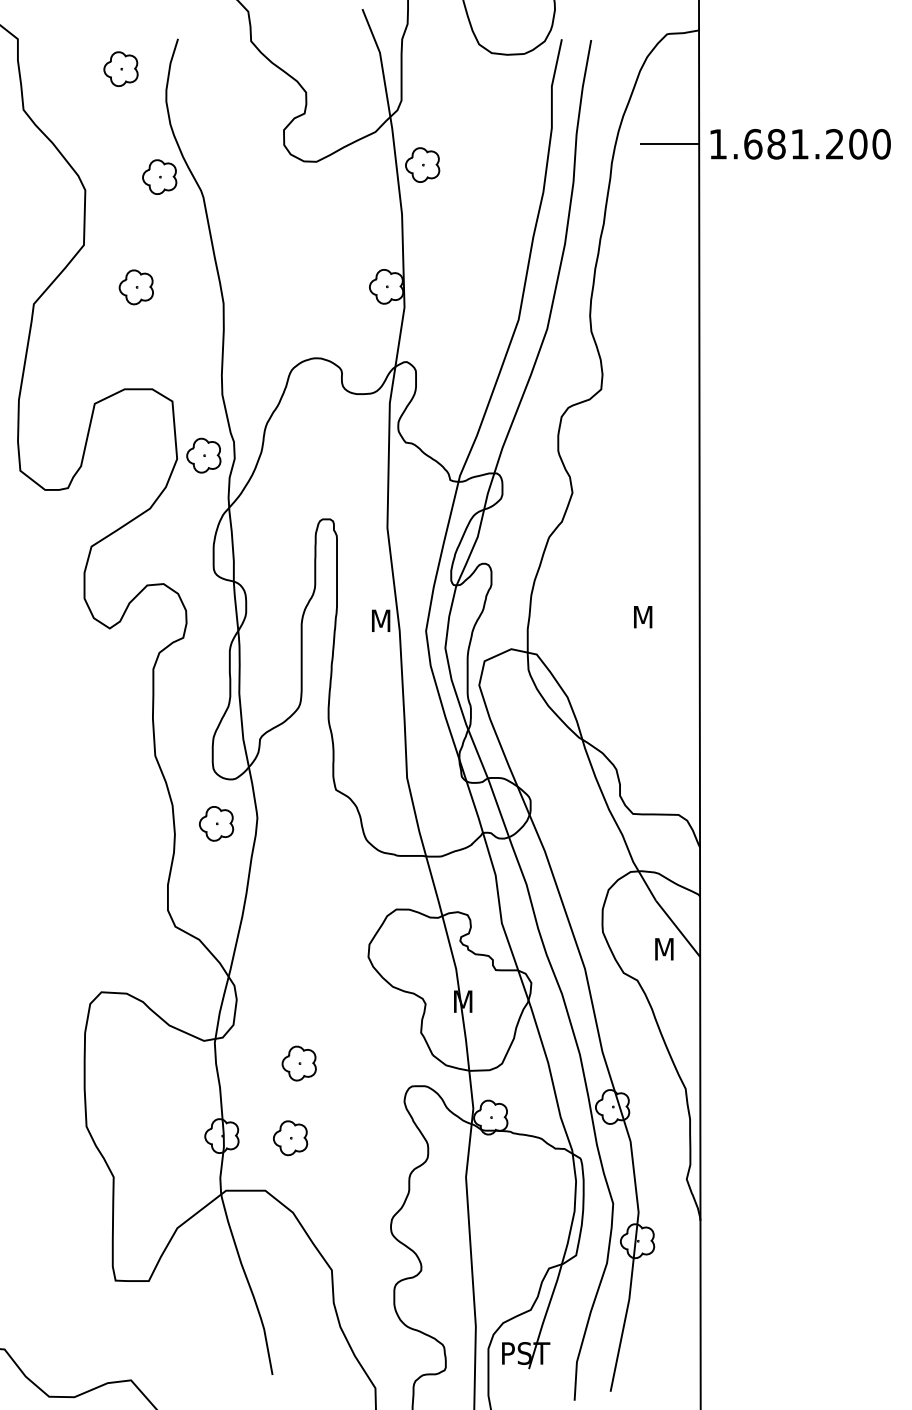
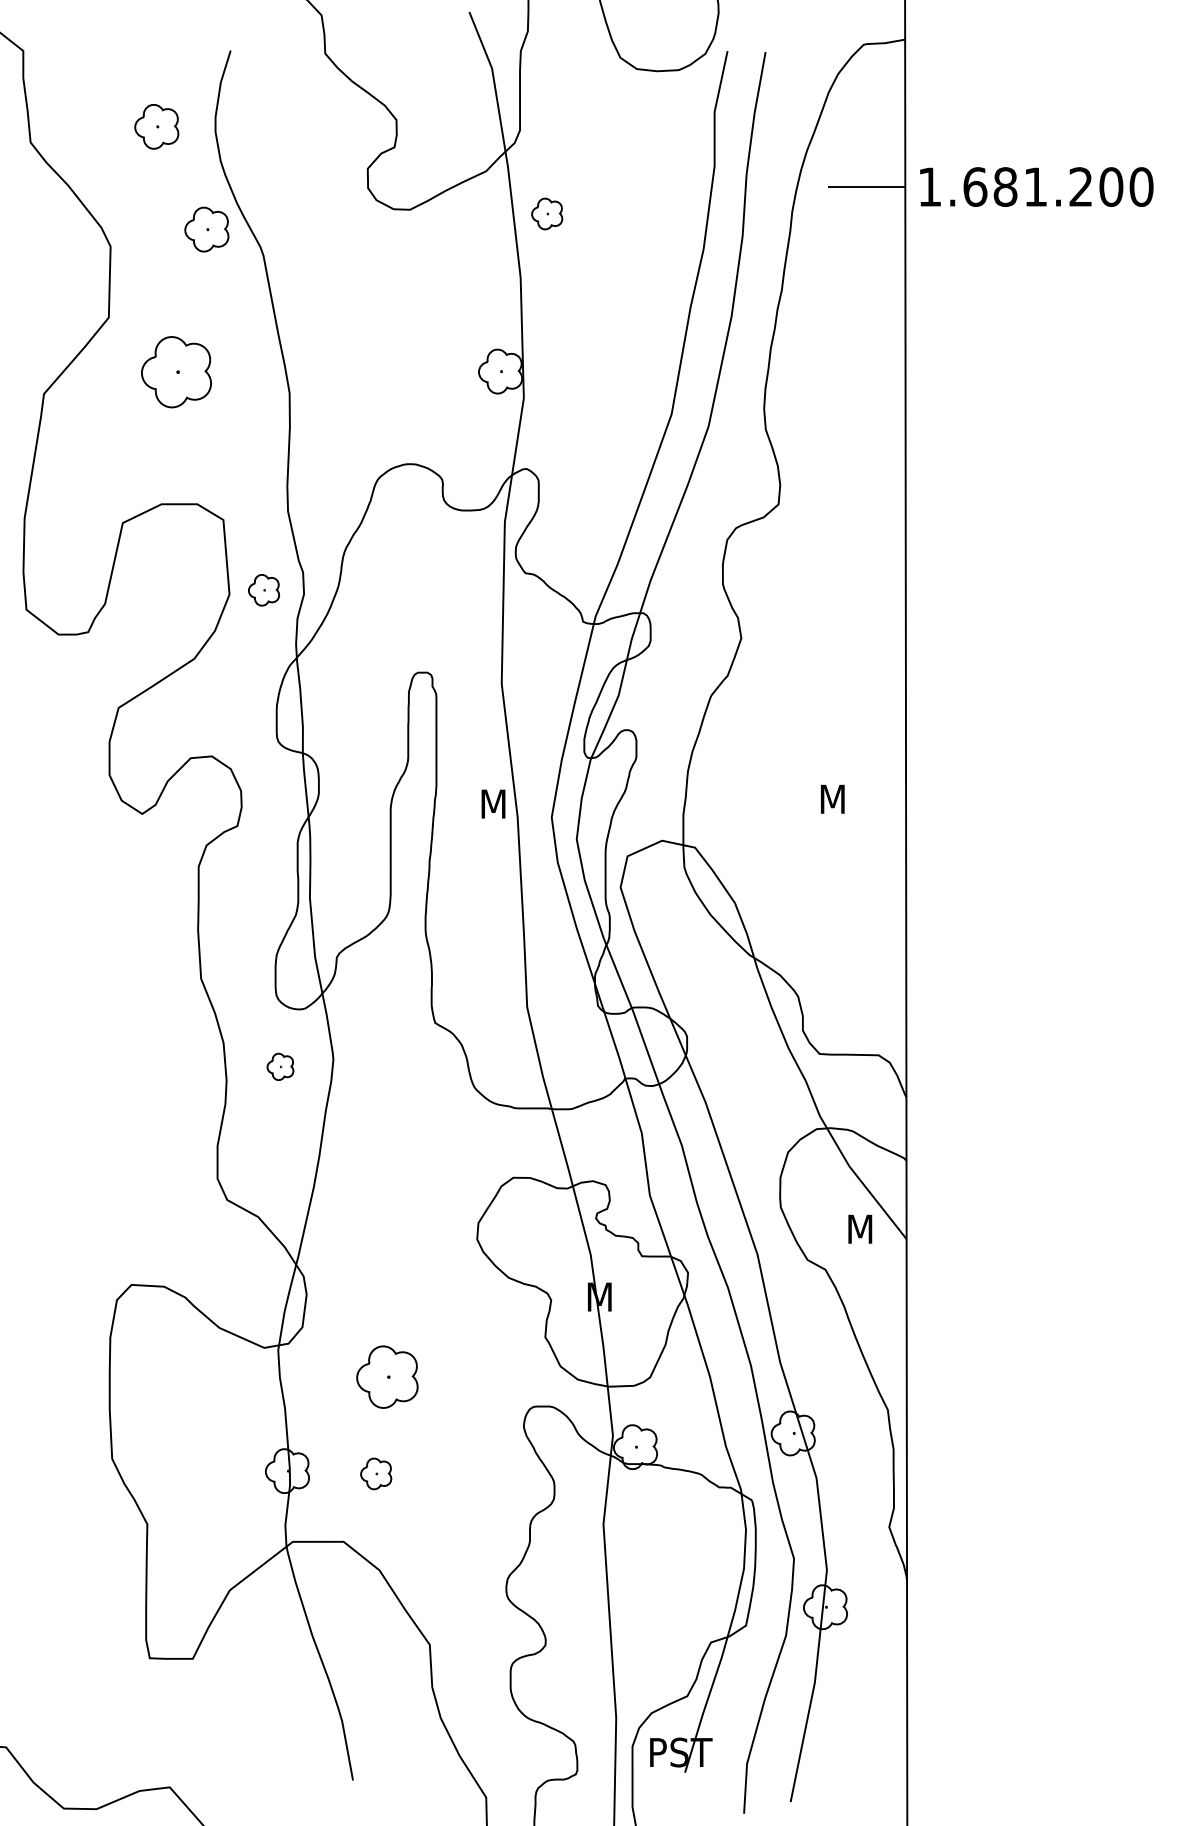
part: (120, 68) -> (156, 126), moved
part: (422, 164) -> (546, 213), size x0.7
part: (136, 287) -> (176, 372), size x1.6
part: (203, 455) -> (263, 590), size x0.7
part: (216, 823) -> (280, 1066), size x0.6
part: (299, 1063) -> (387, 1377), size x1.4
part: (289, 1137) -> (375, 1473), size x0.7

